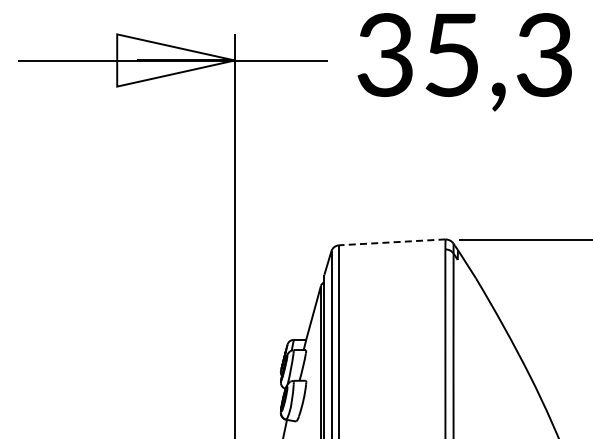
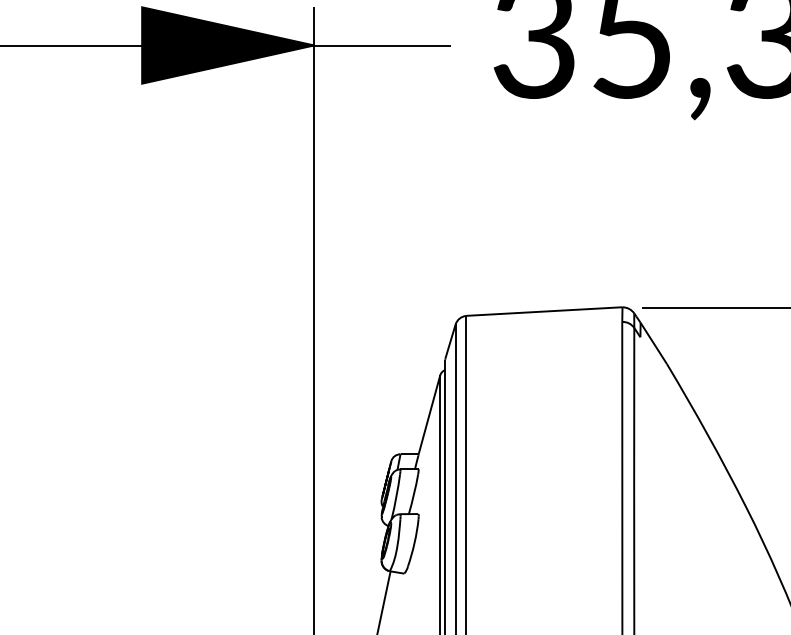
fill: (175, 60) -> (227, 45), added
line: (392, 242) -> (544, 311), dashed -> solid

